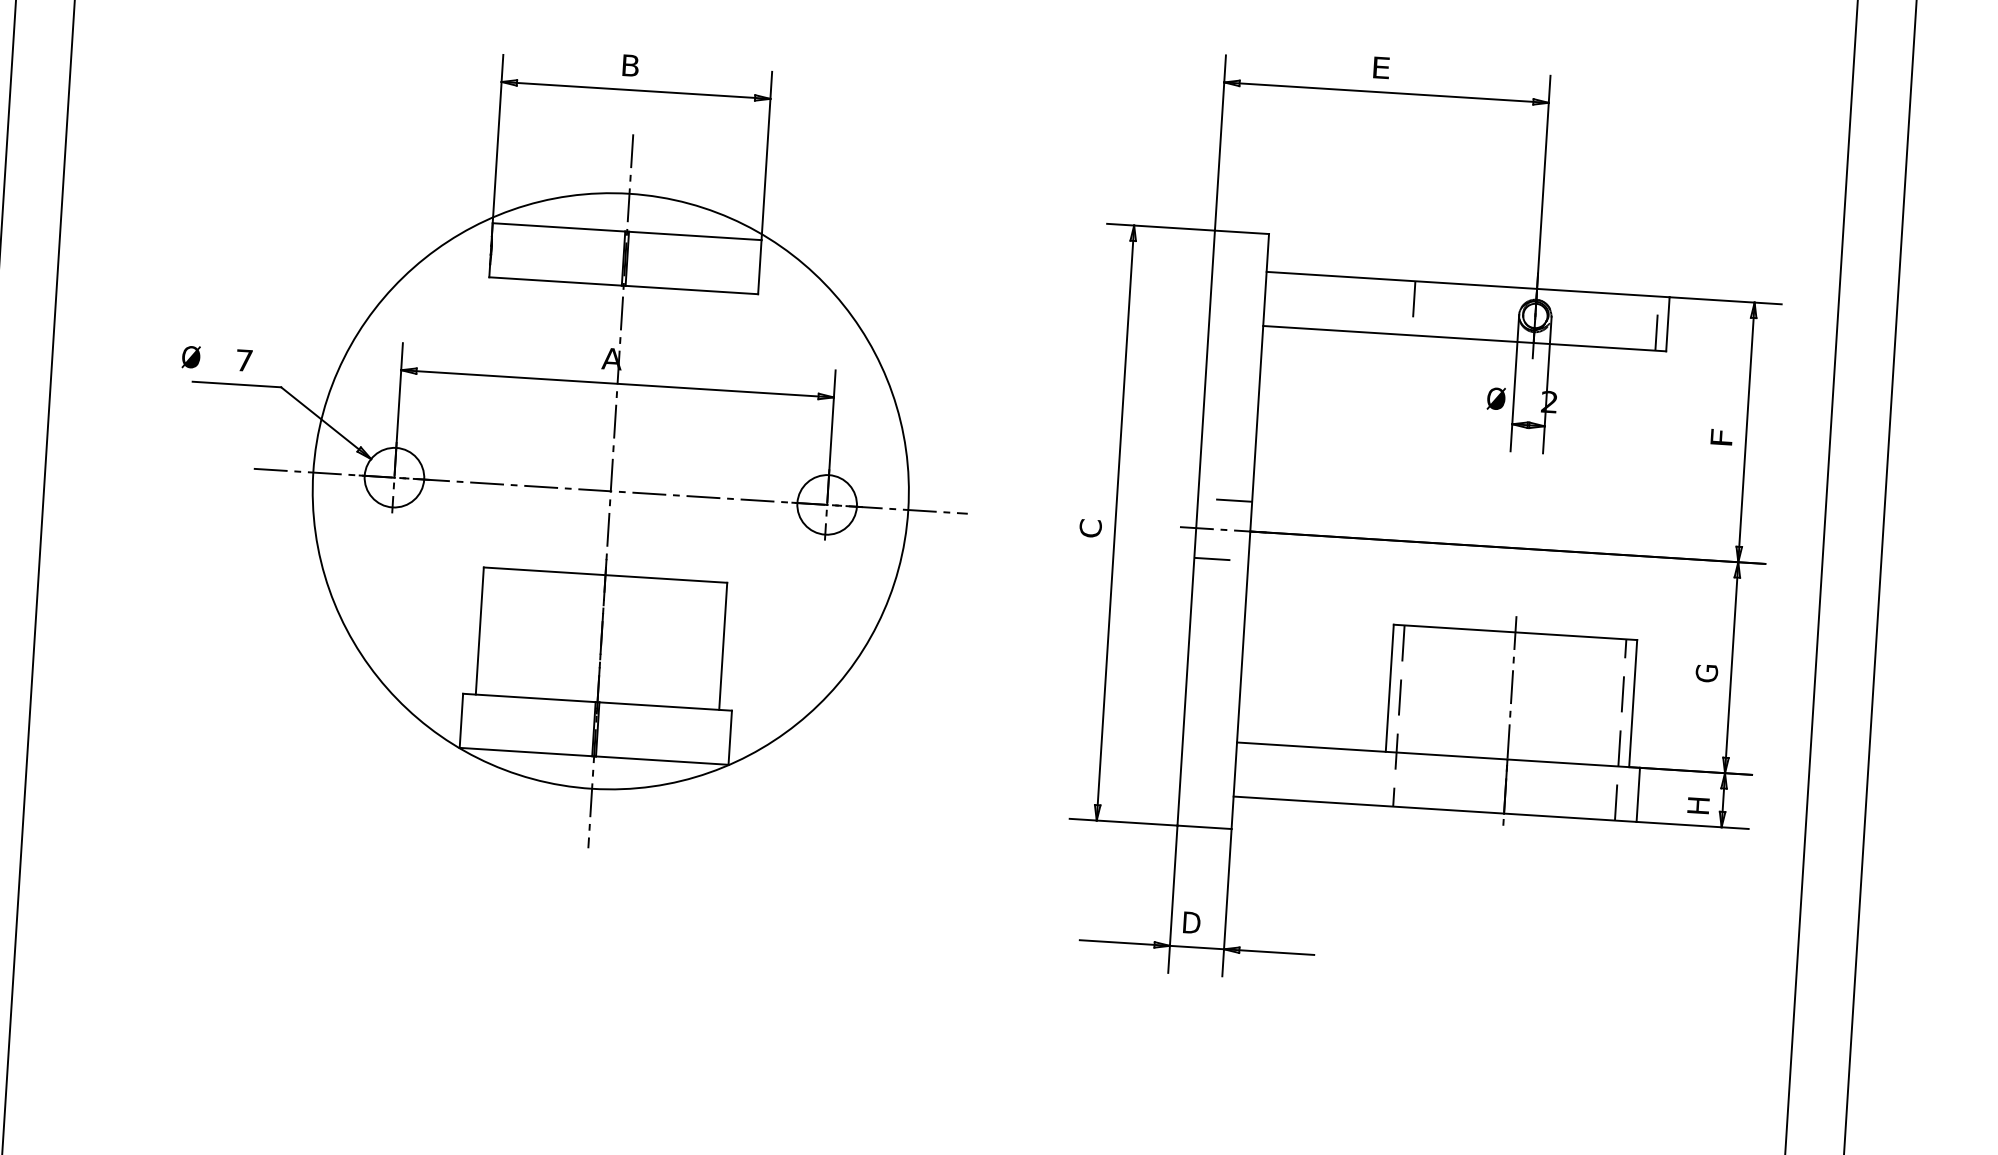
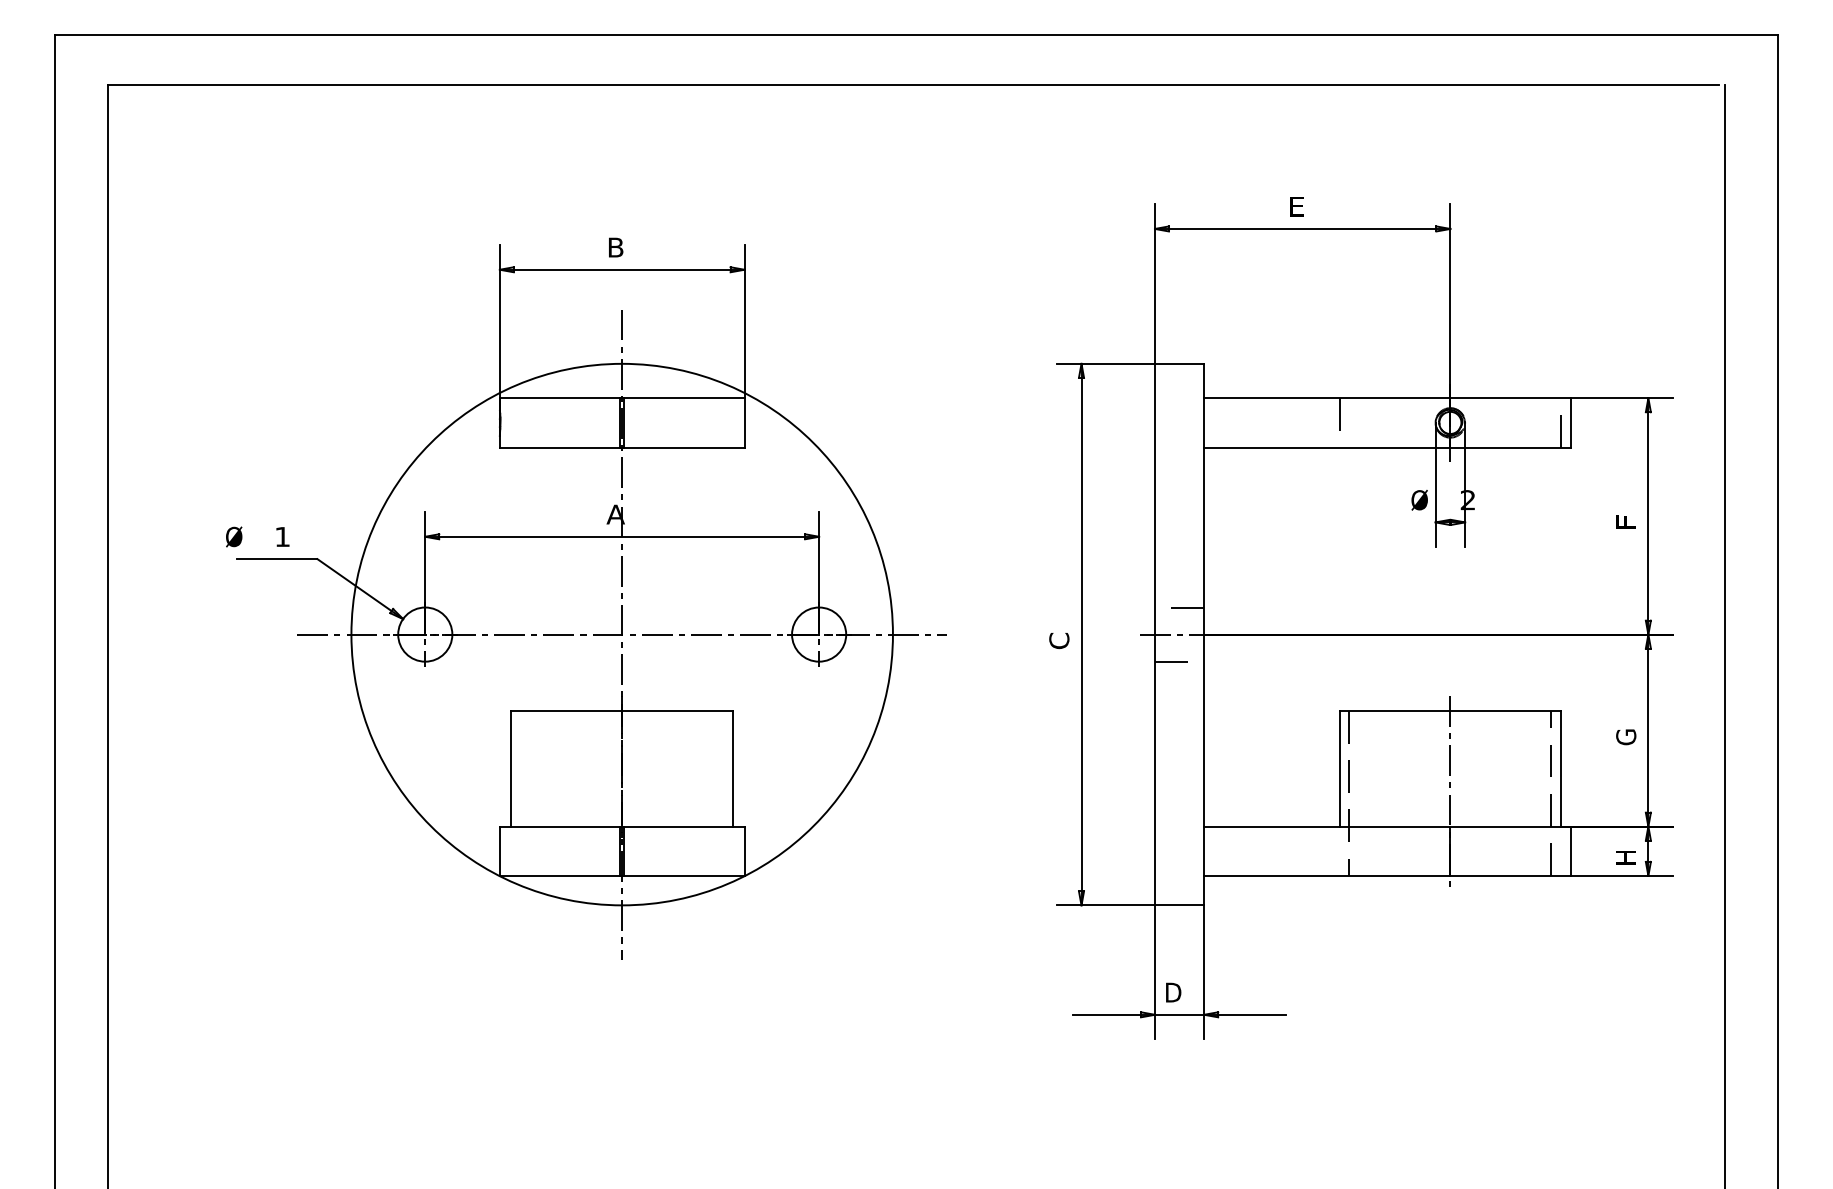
text: (244, 360) -> (282, 536), 7 -> 1

